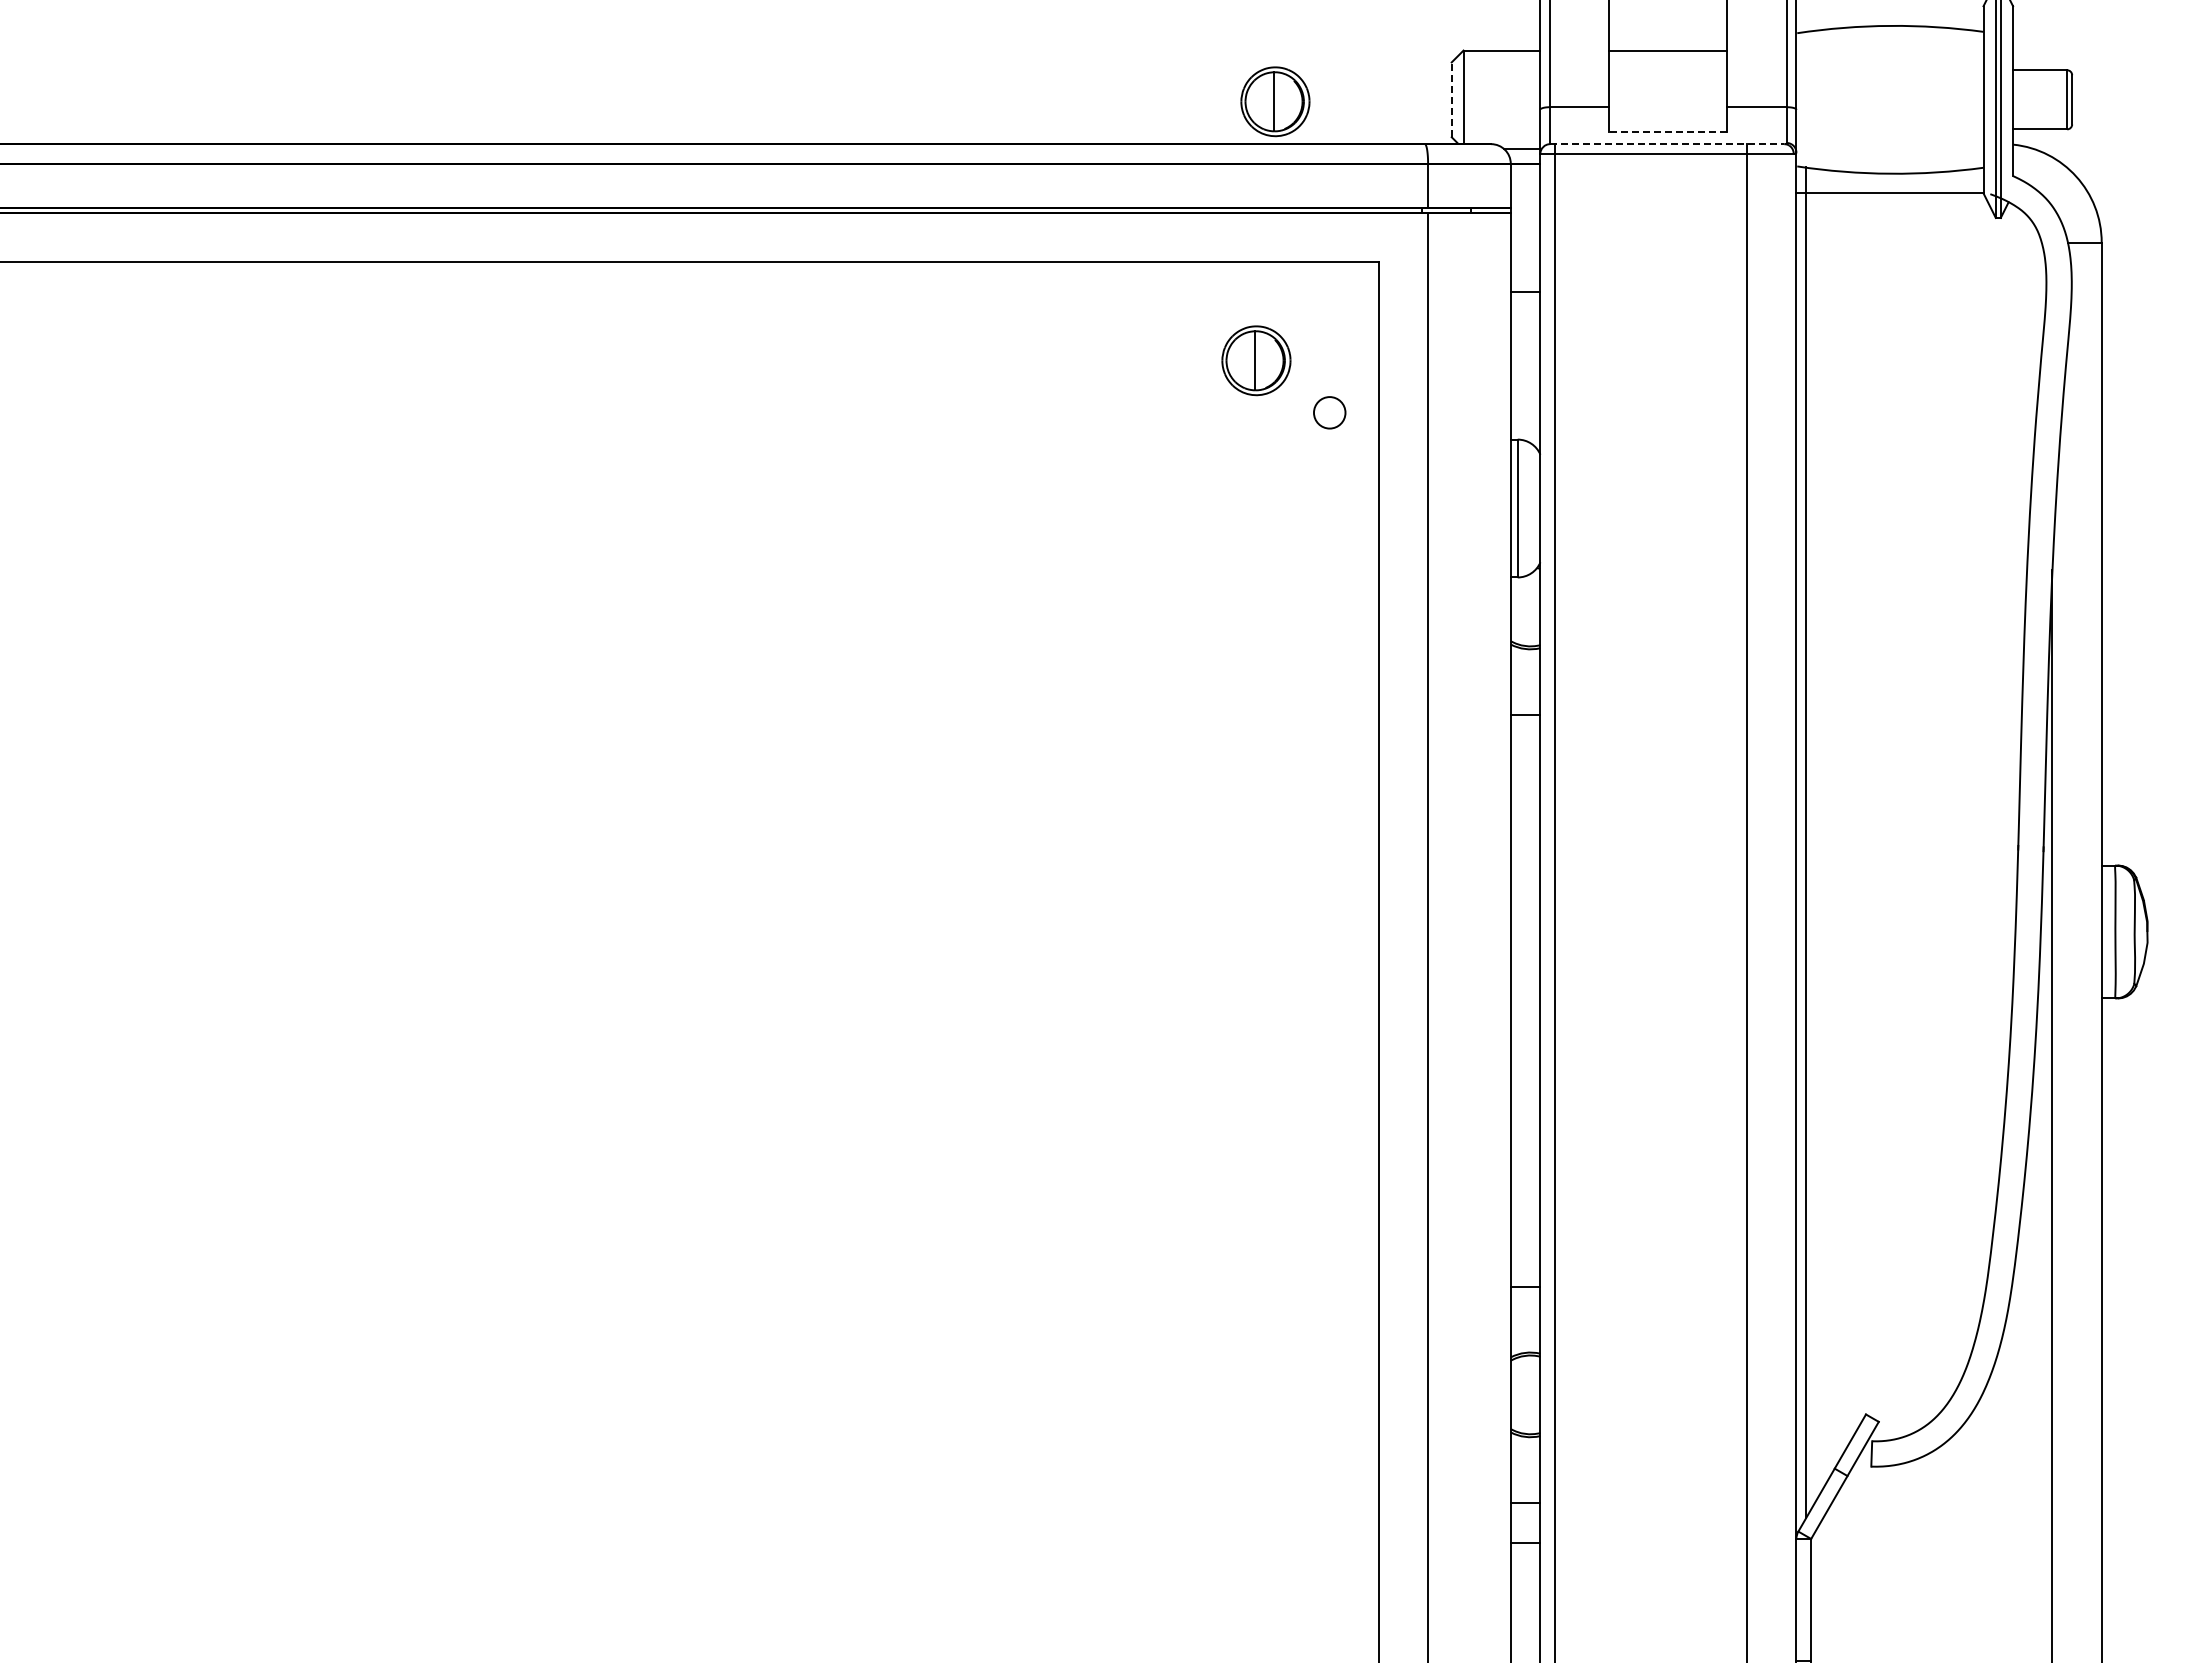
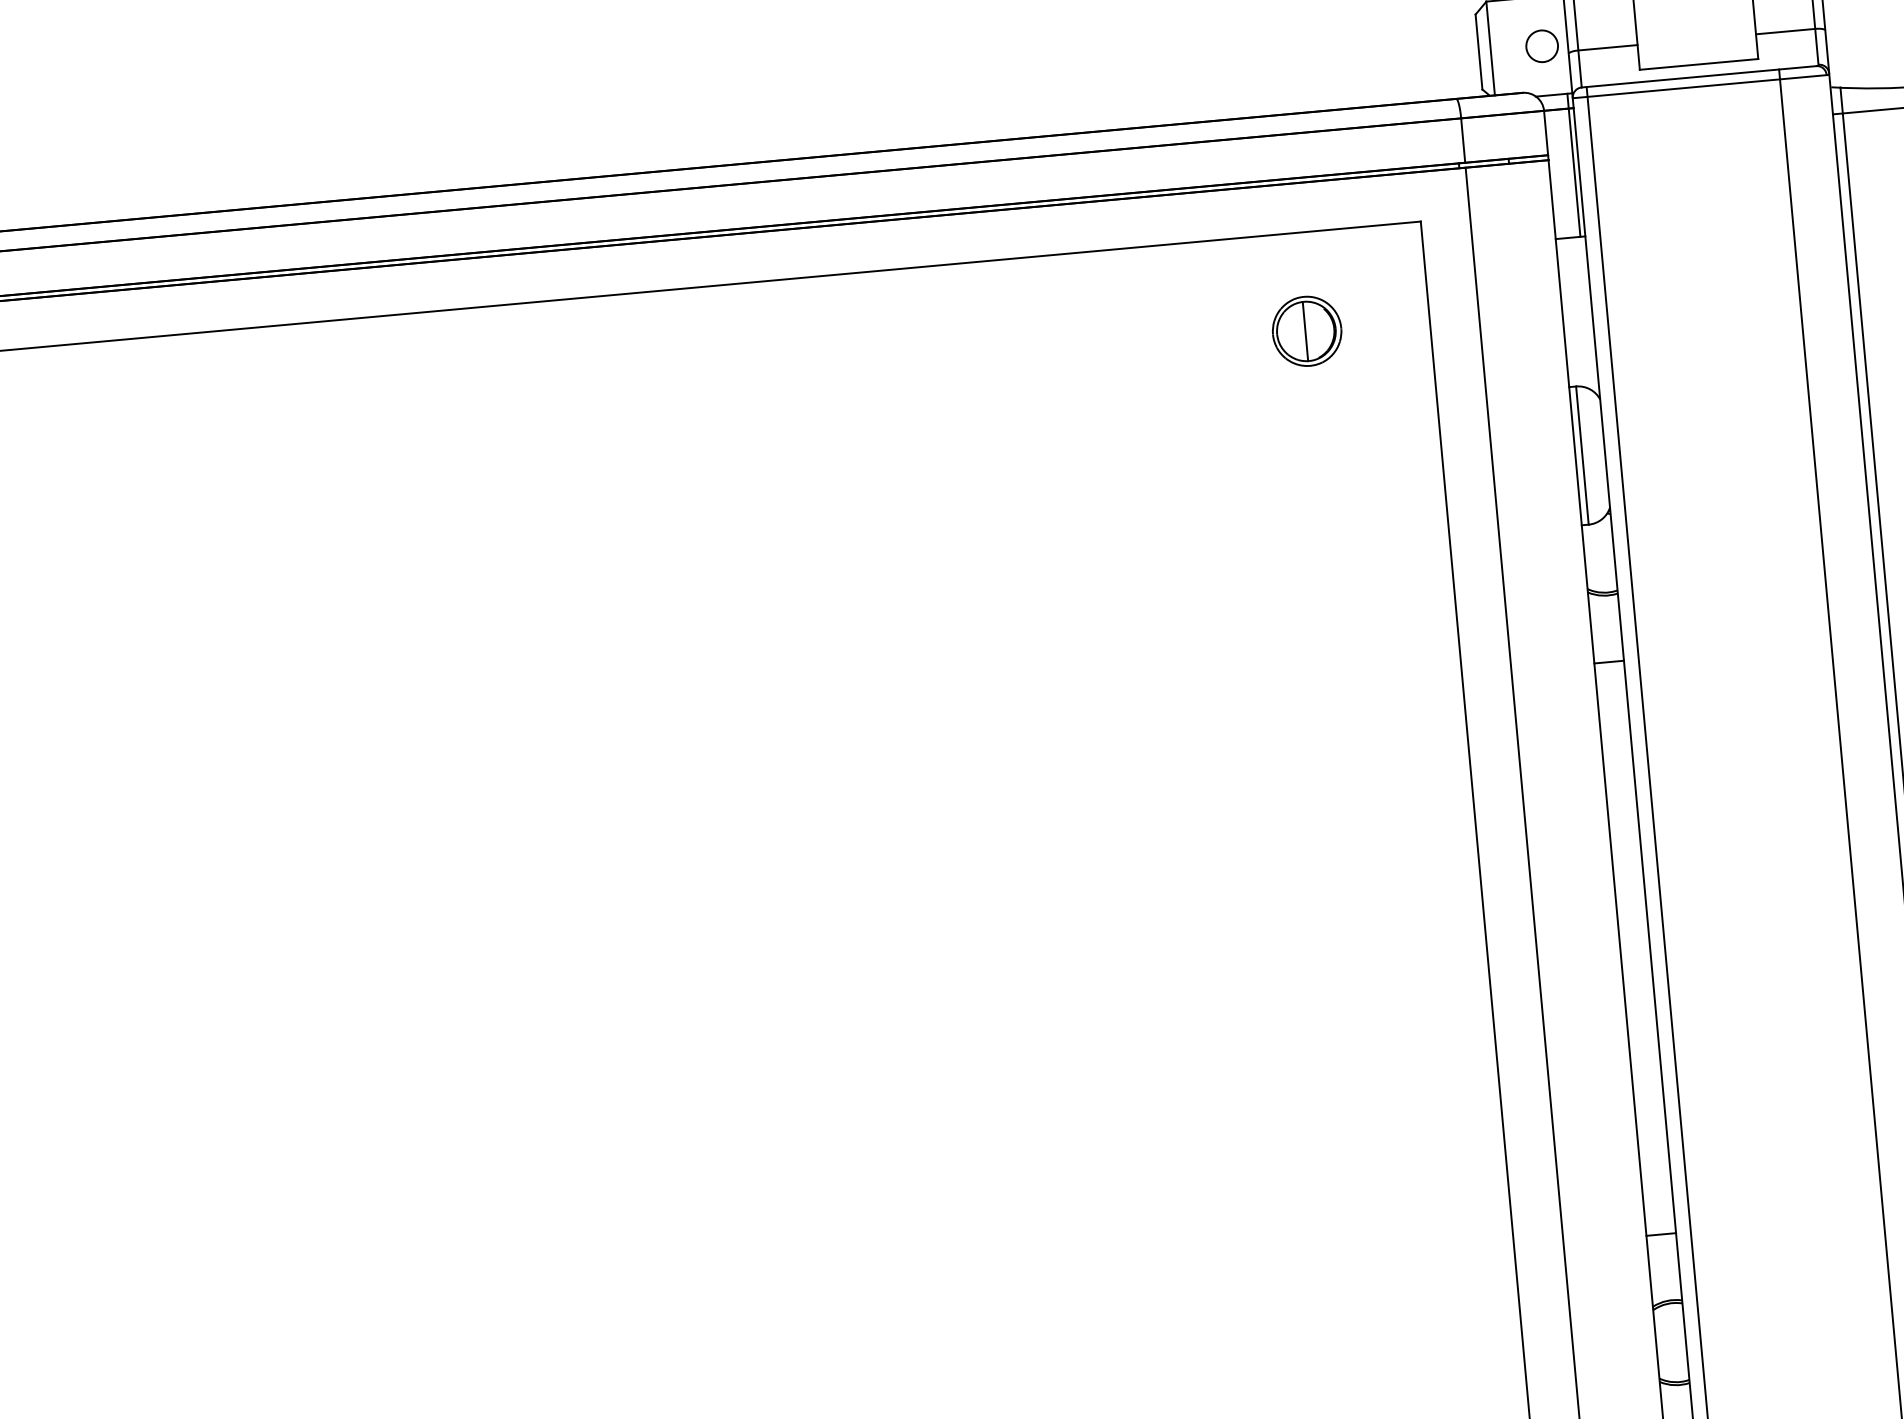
line: (1451, 99) -> (1478, 51), dashed -> solid
part: (1275, 101) -> (1302, 69), removed
line: (1667, 131) -> (1698, 64), dashed -> solid
line: (1667, 144) -> (1699, 77), dashed -> solid
line: (1535, 220) -> (1573, 165), added
circle: (1329, 412) -> (1541, 46), moved

